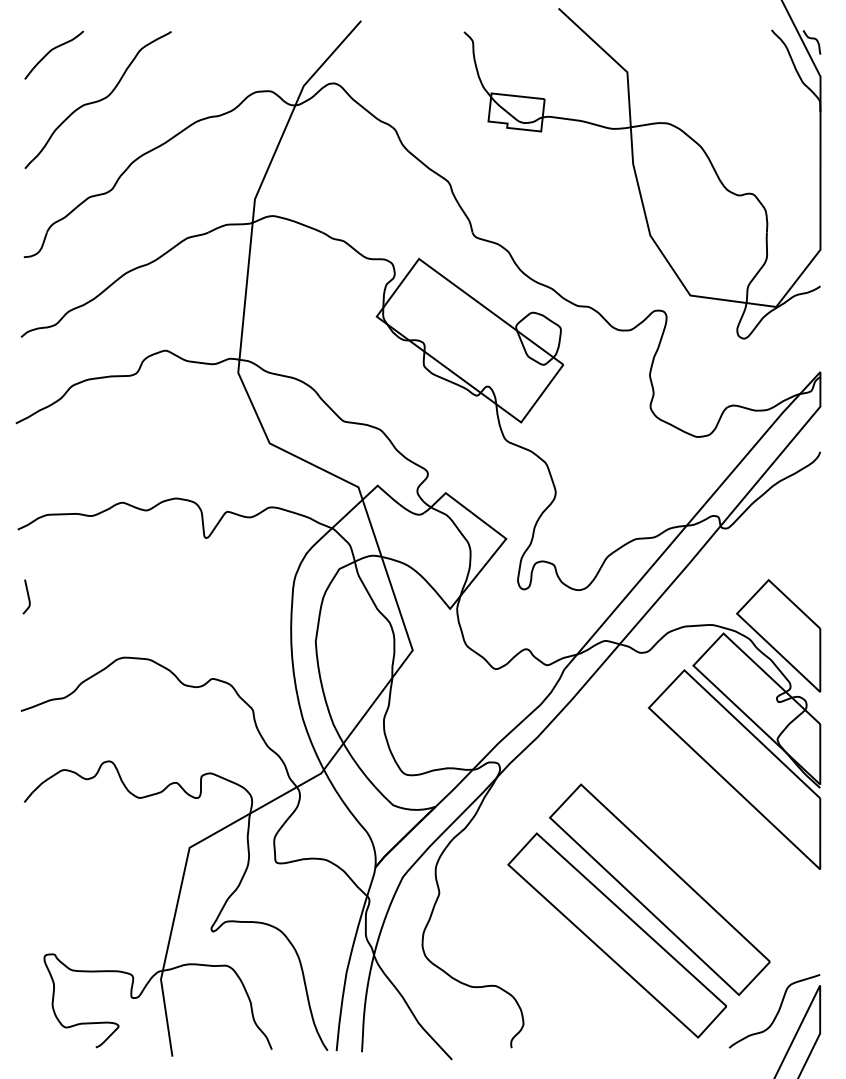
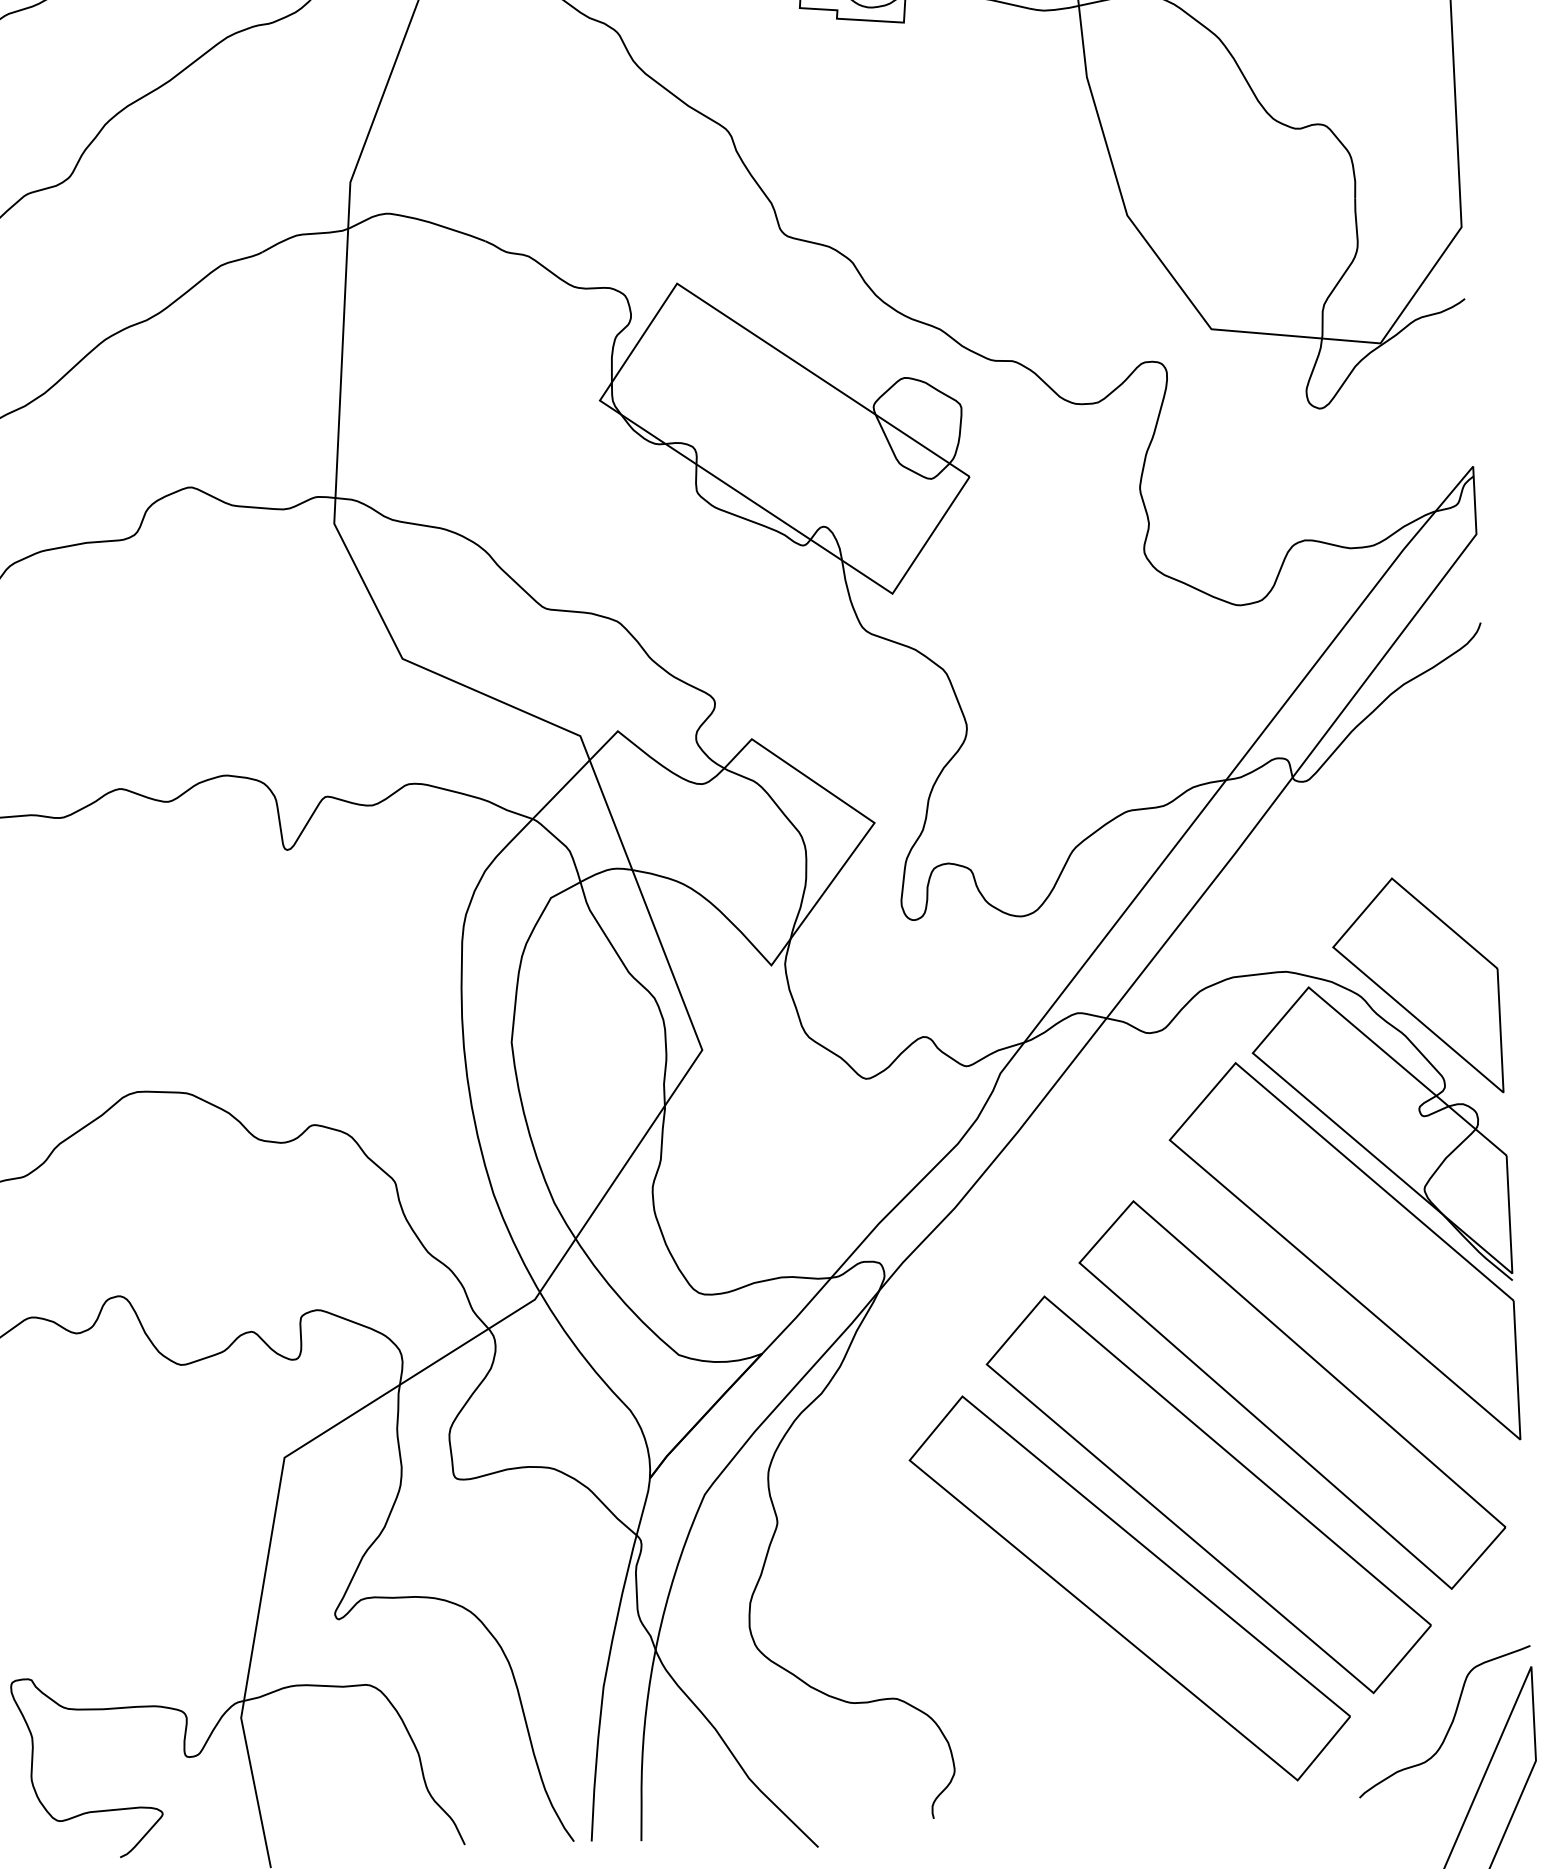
part: (704, 840) -> (1291, 1394), added

